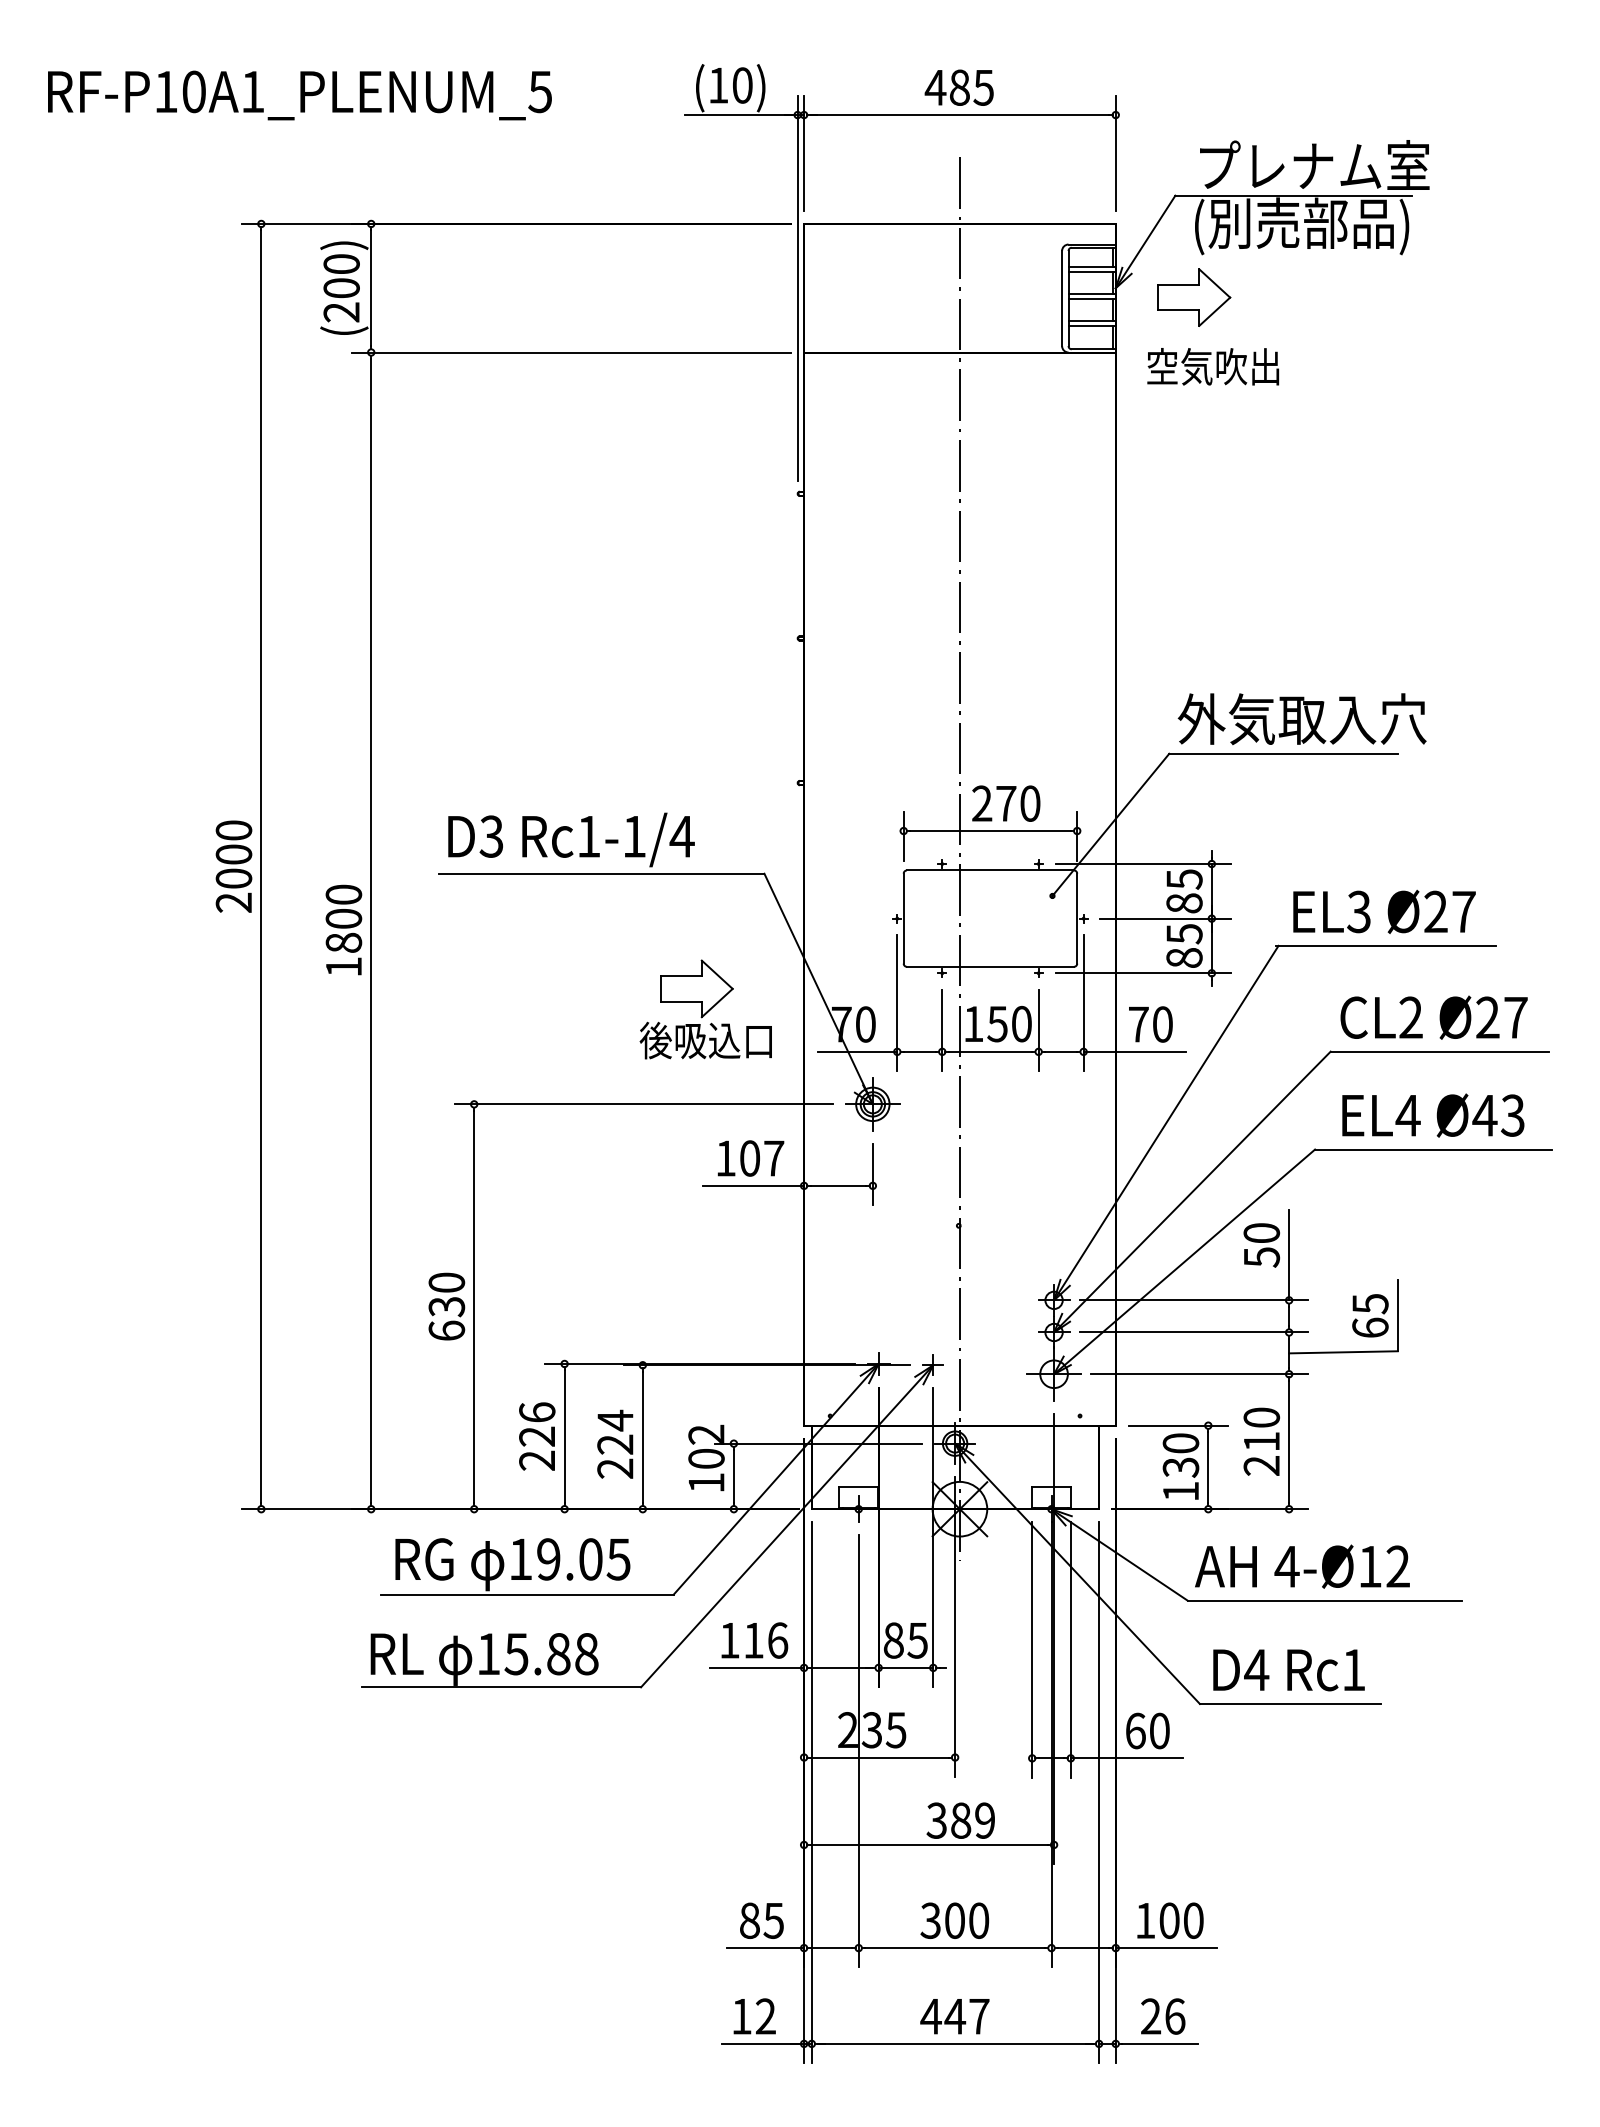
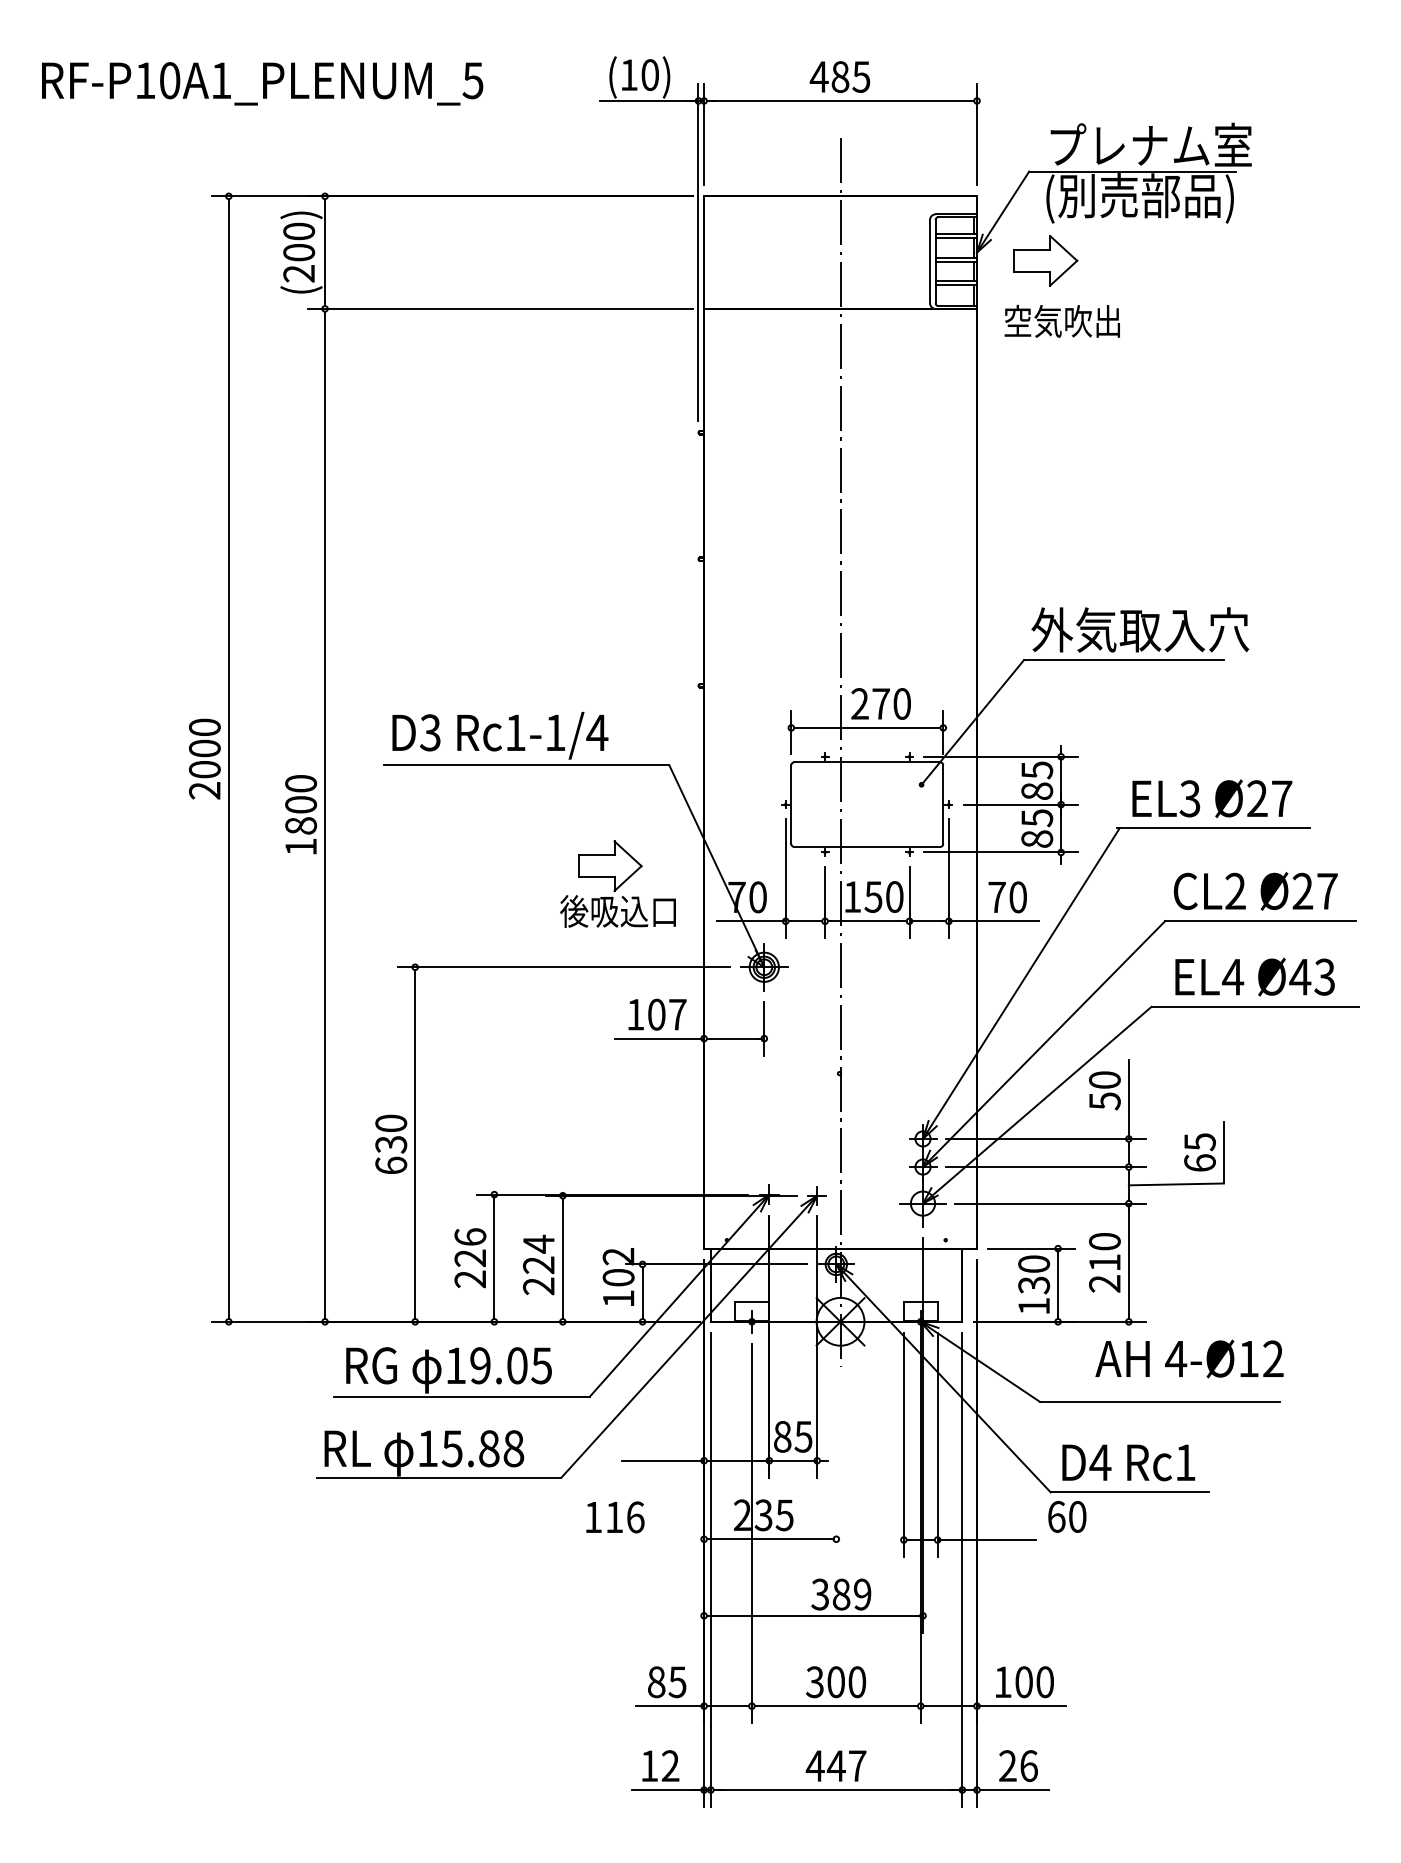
text: (1302, 1566) -> (1189, 1358), moved
line: (955, 1626) -> (836, 1424), removed
text: (754, 1640) -> (615, 1517), moved
text: (1147, 1730) -> (1066, 1516), moved

